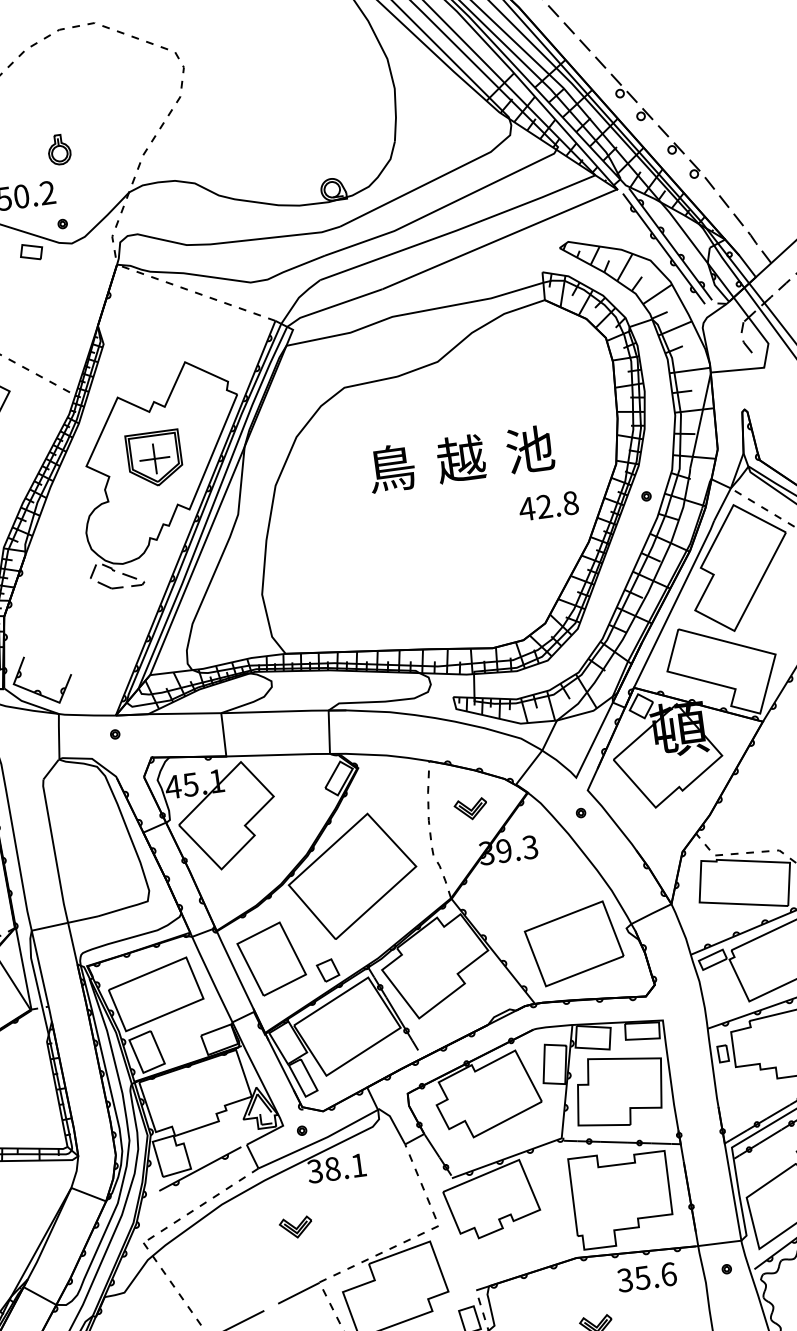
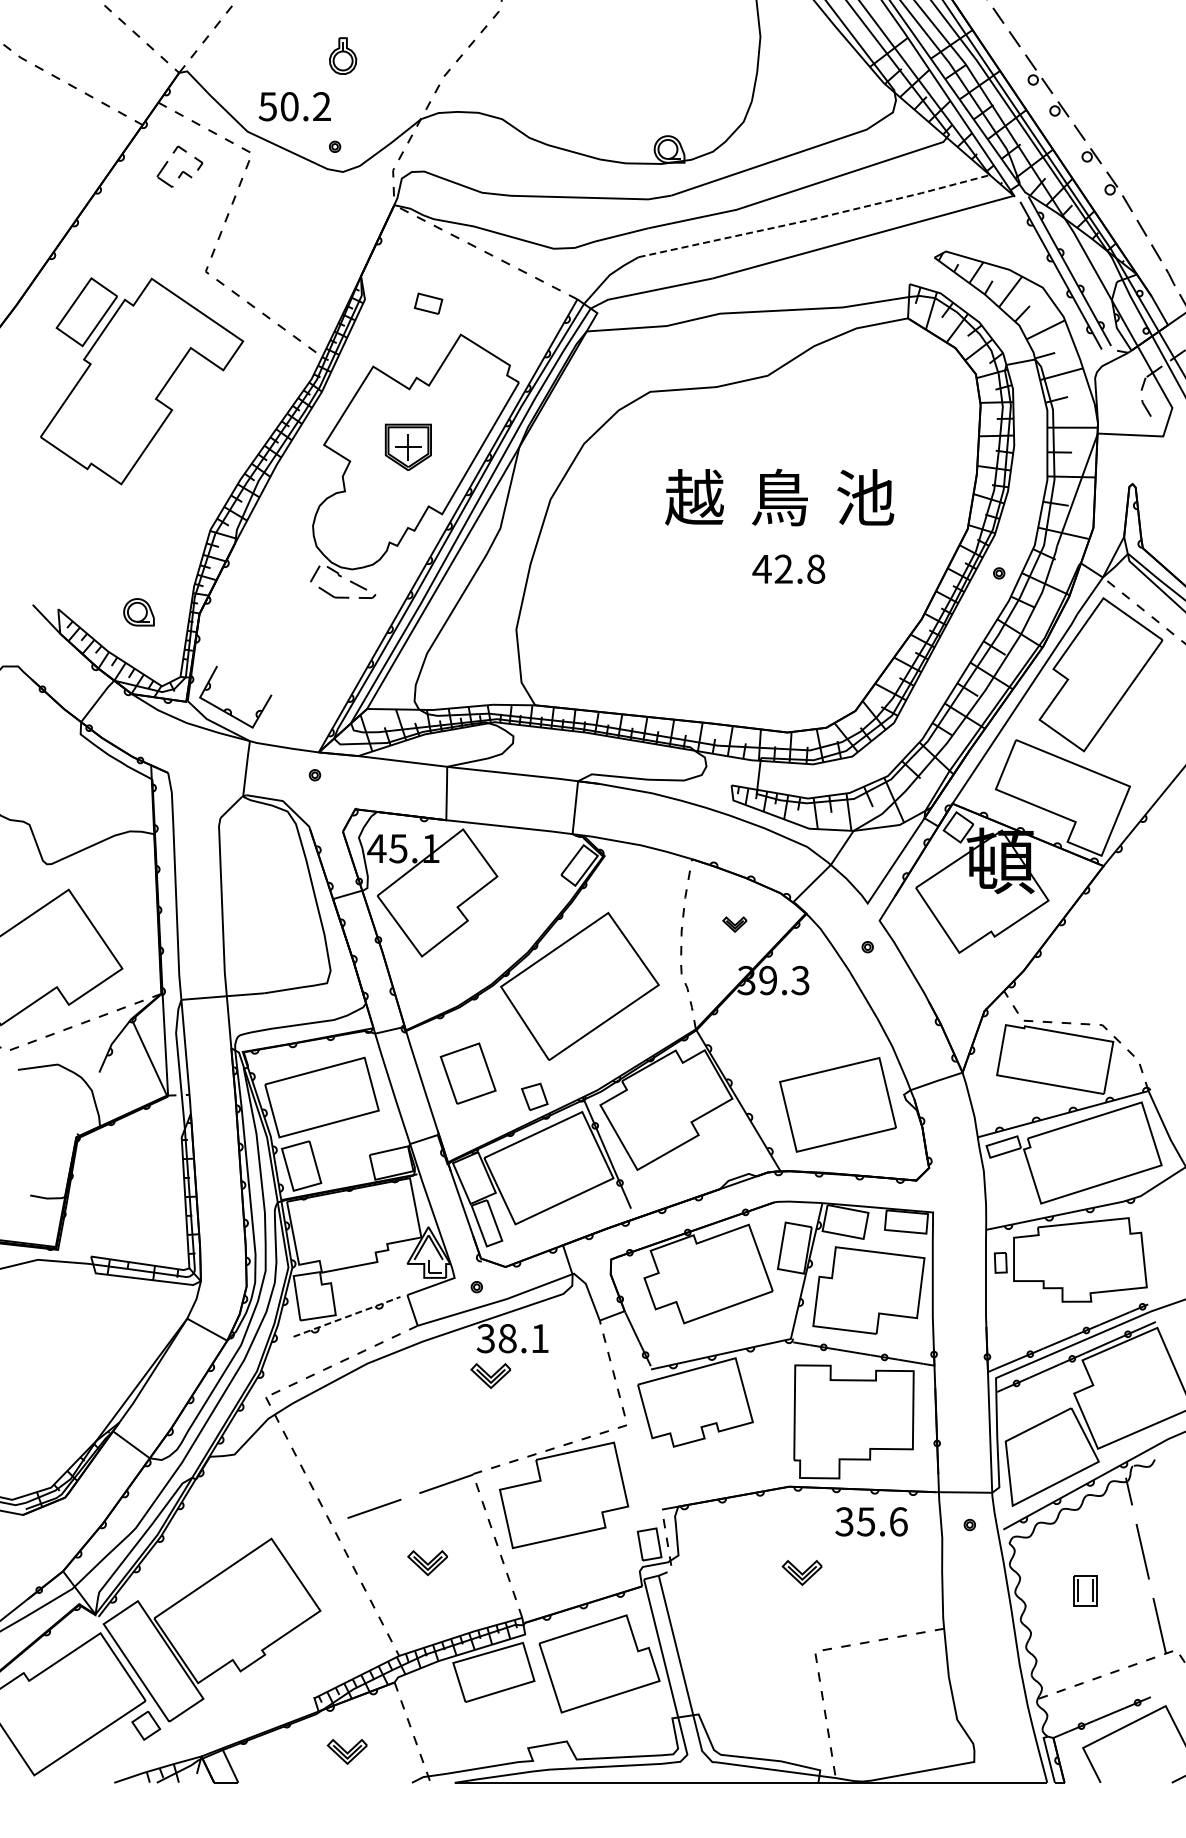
line: (459, 229) -> (815, 218), solid -> dashed
part: (31, 251) -> (428, 303), moved
part: (155, 459) -> (408, 447), size x0.7
text: (460, 459) -> (779, 497), 越 -> 鳥
text: (391, 468) -> (694, 497), 鳥 -> 越
text: (548, 505) -> (788, 568), moved
part: (470, 809) -> (734, 924), size x0.6
part: (271, 958) -> (468, 1073), size x0.7
line: (200, 1168) -> (347, 1316), solid -> dashed
part: (295, 1227) -> (490, 1375), moved

